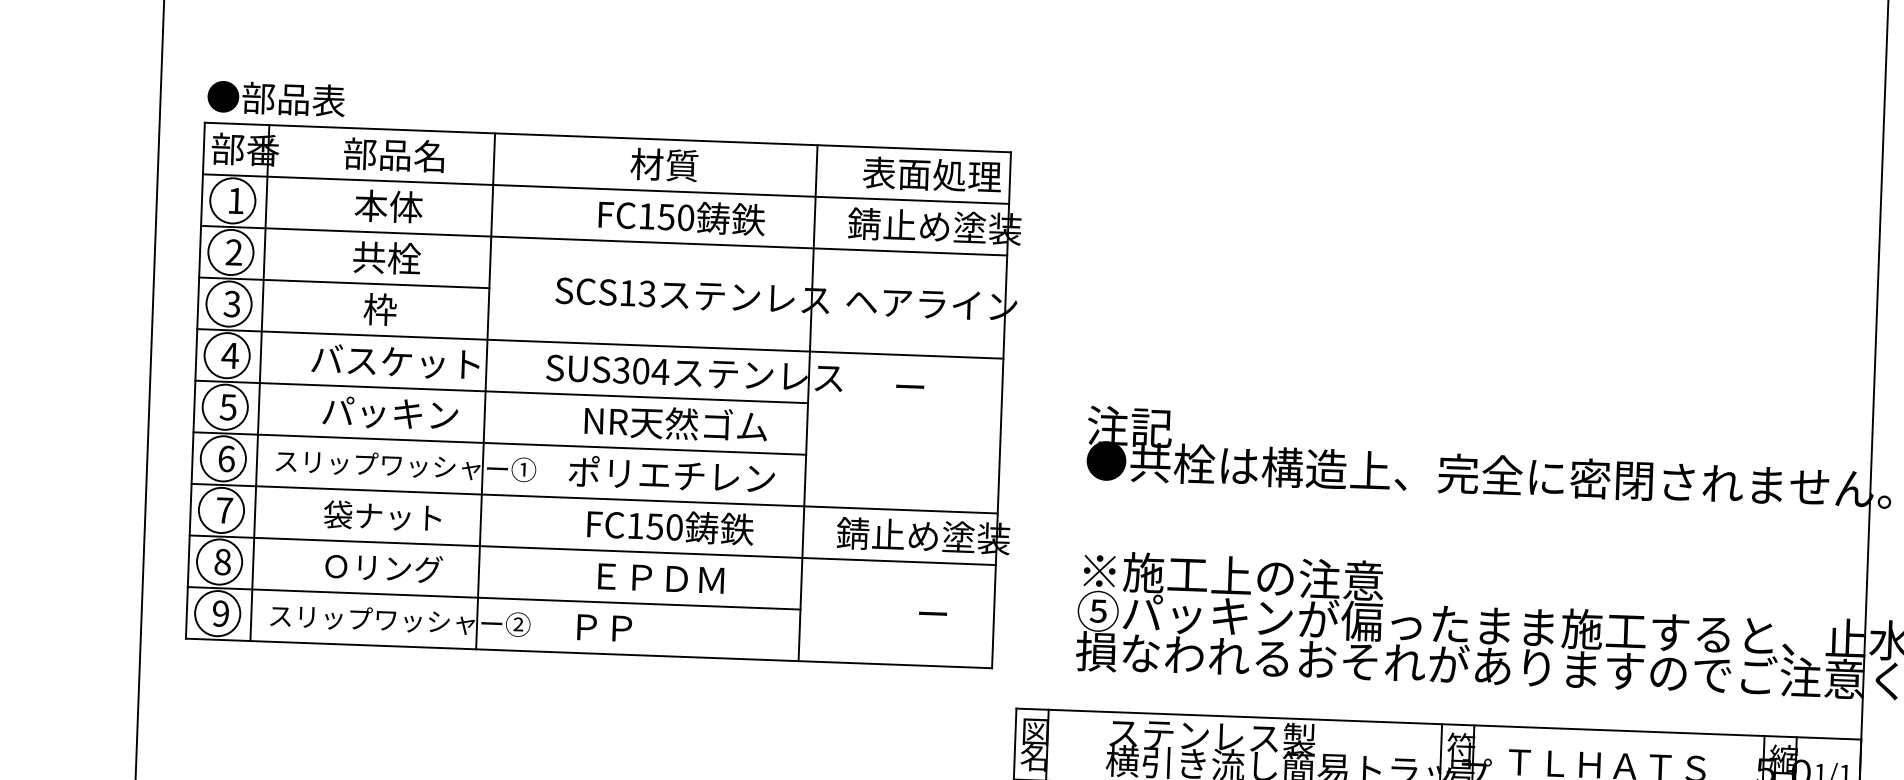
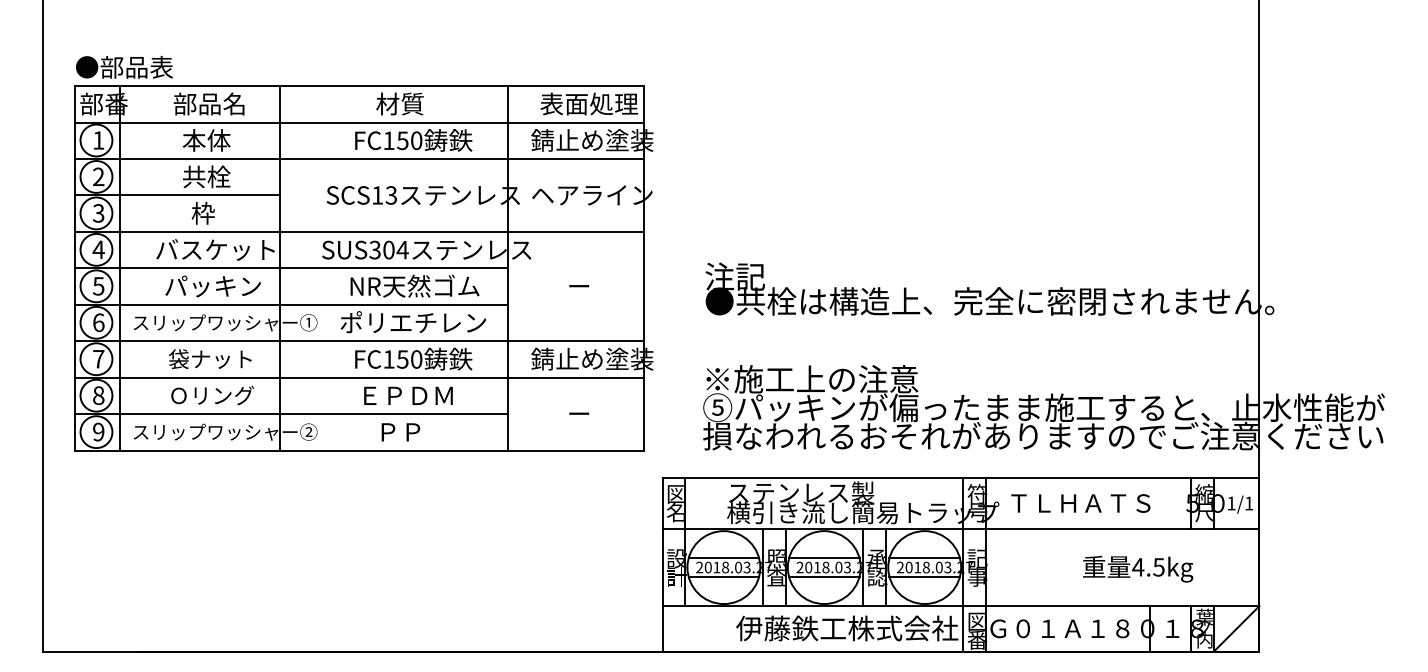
text: (910, 387) -> (579, 286), moved
text: (933, 613) -> (579, 413), moved
text: (604, 628) -> (400, 432), moved

